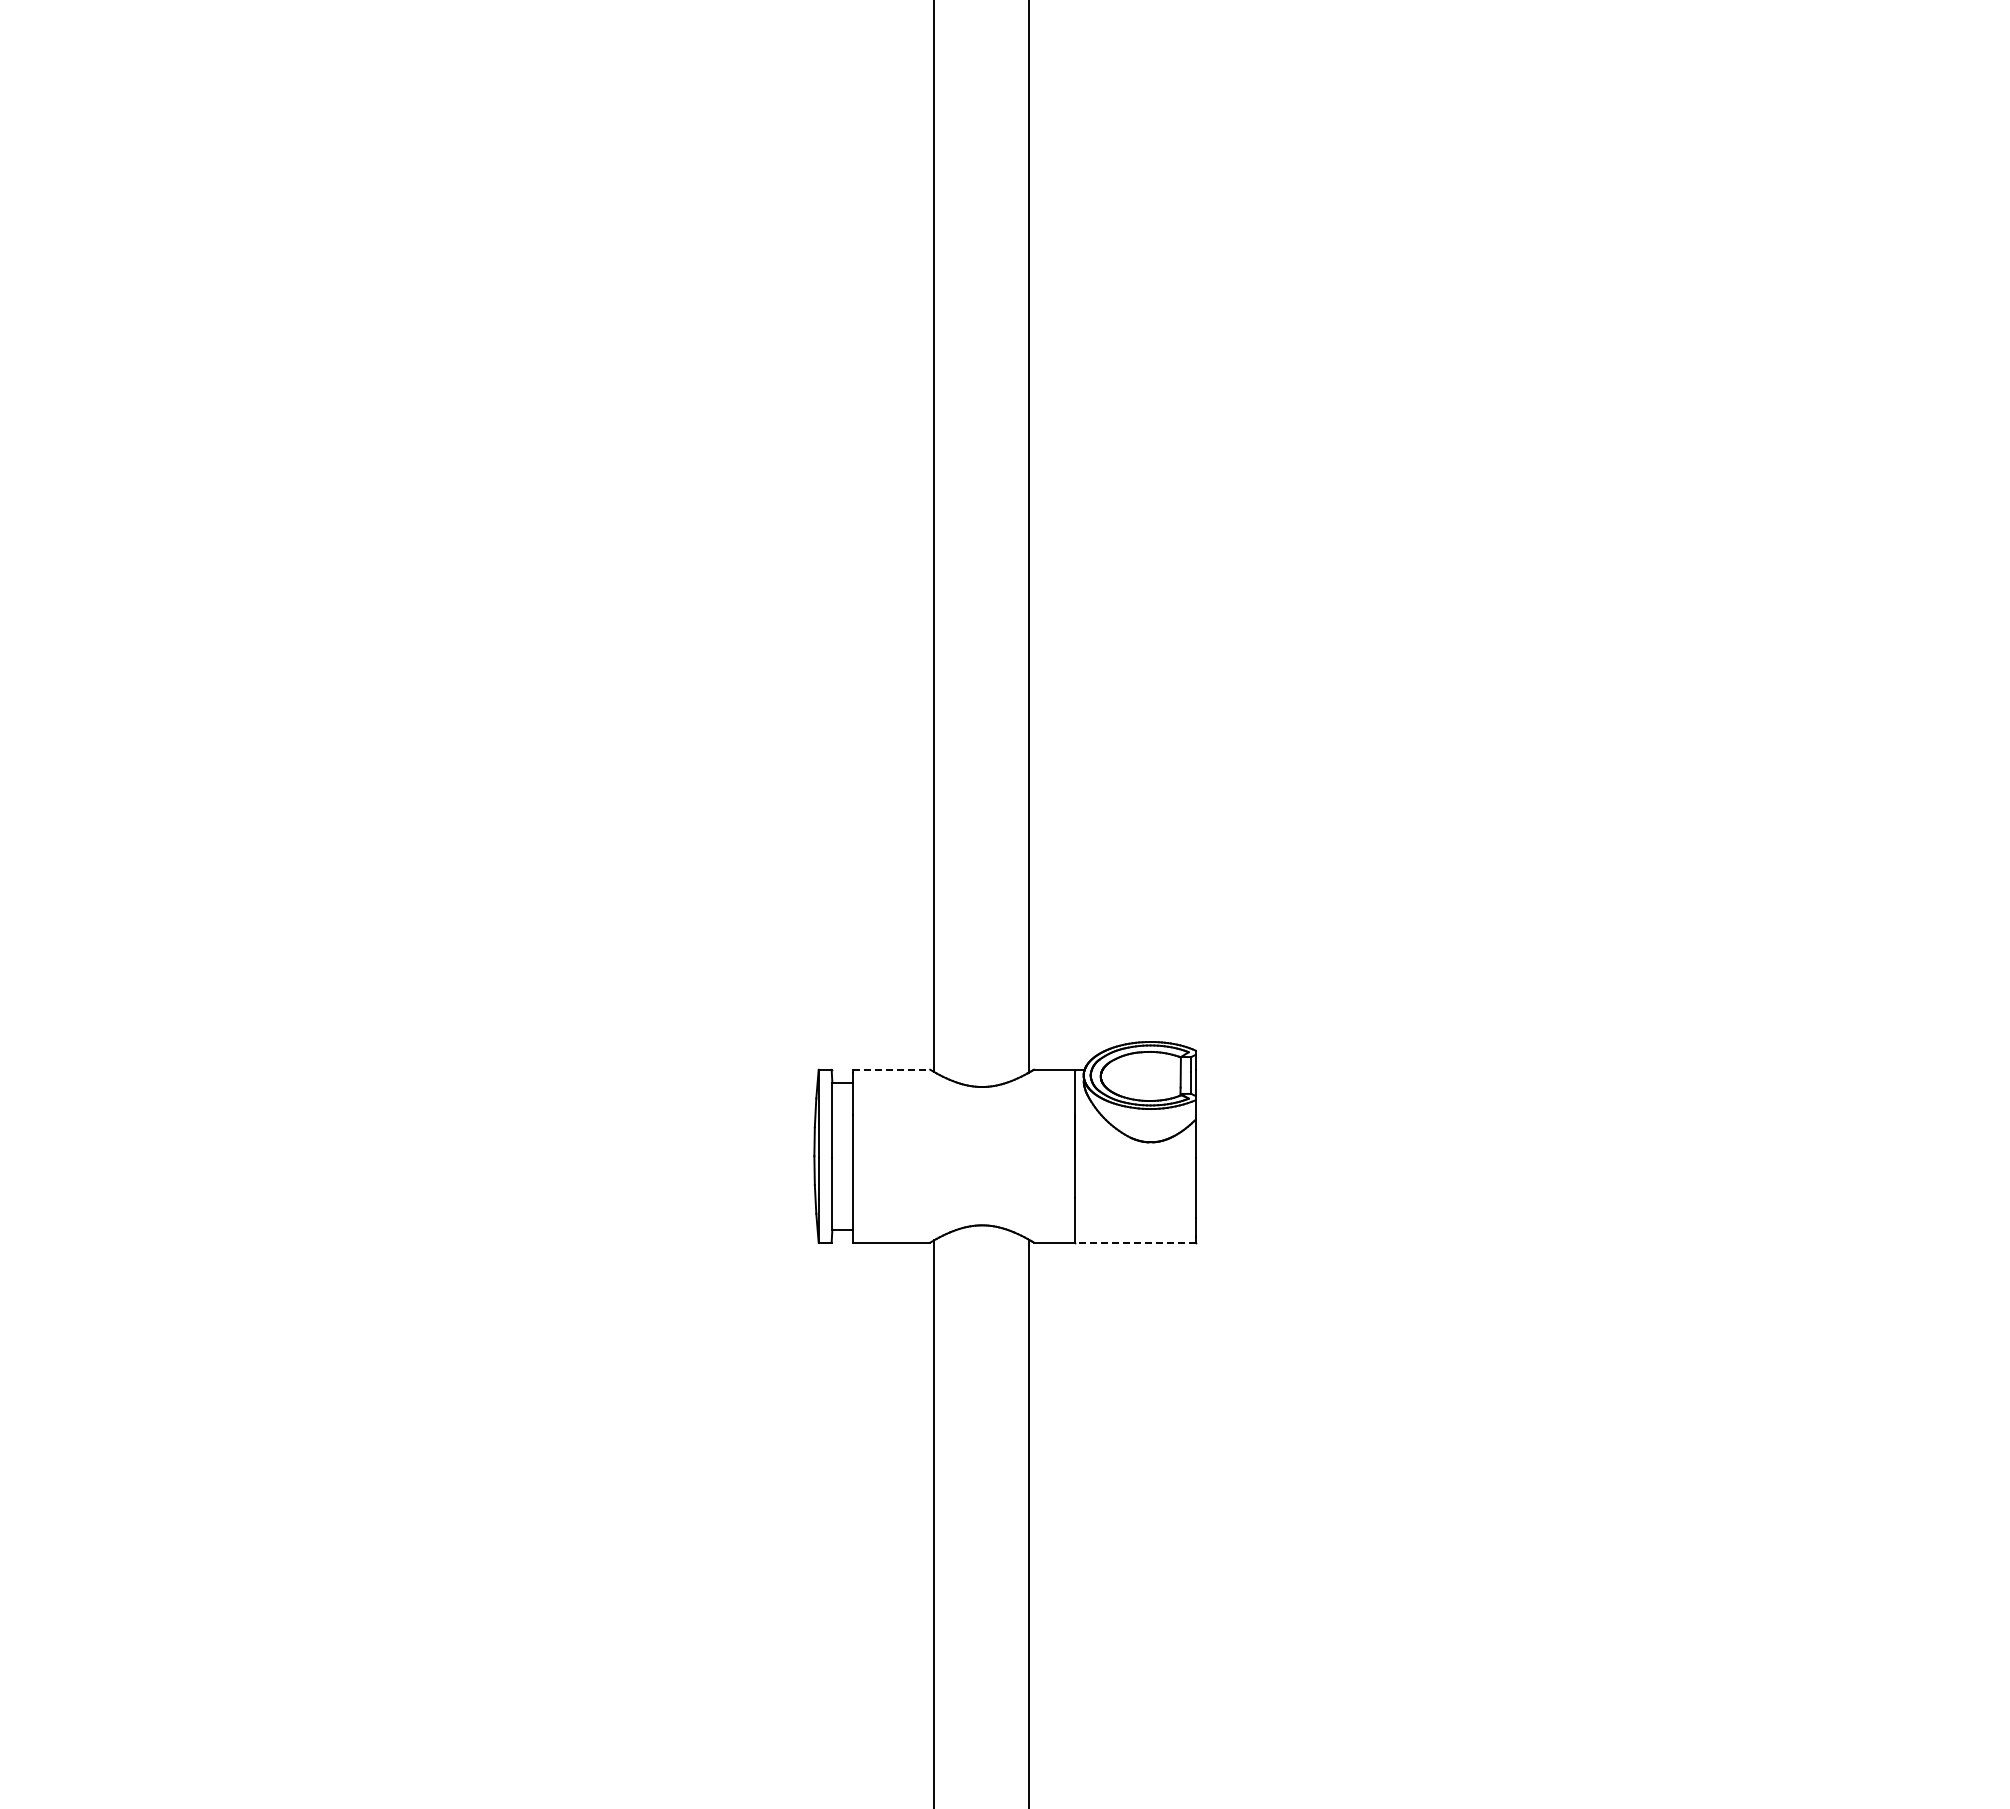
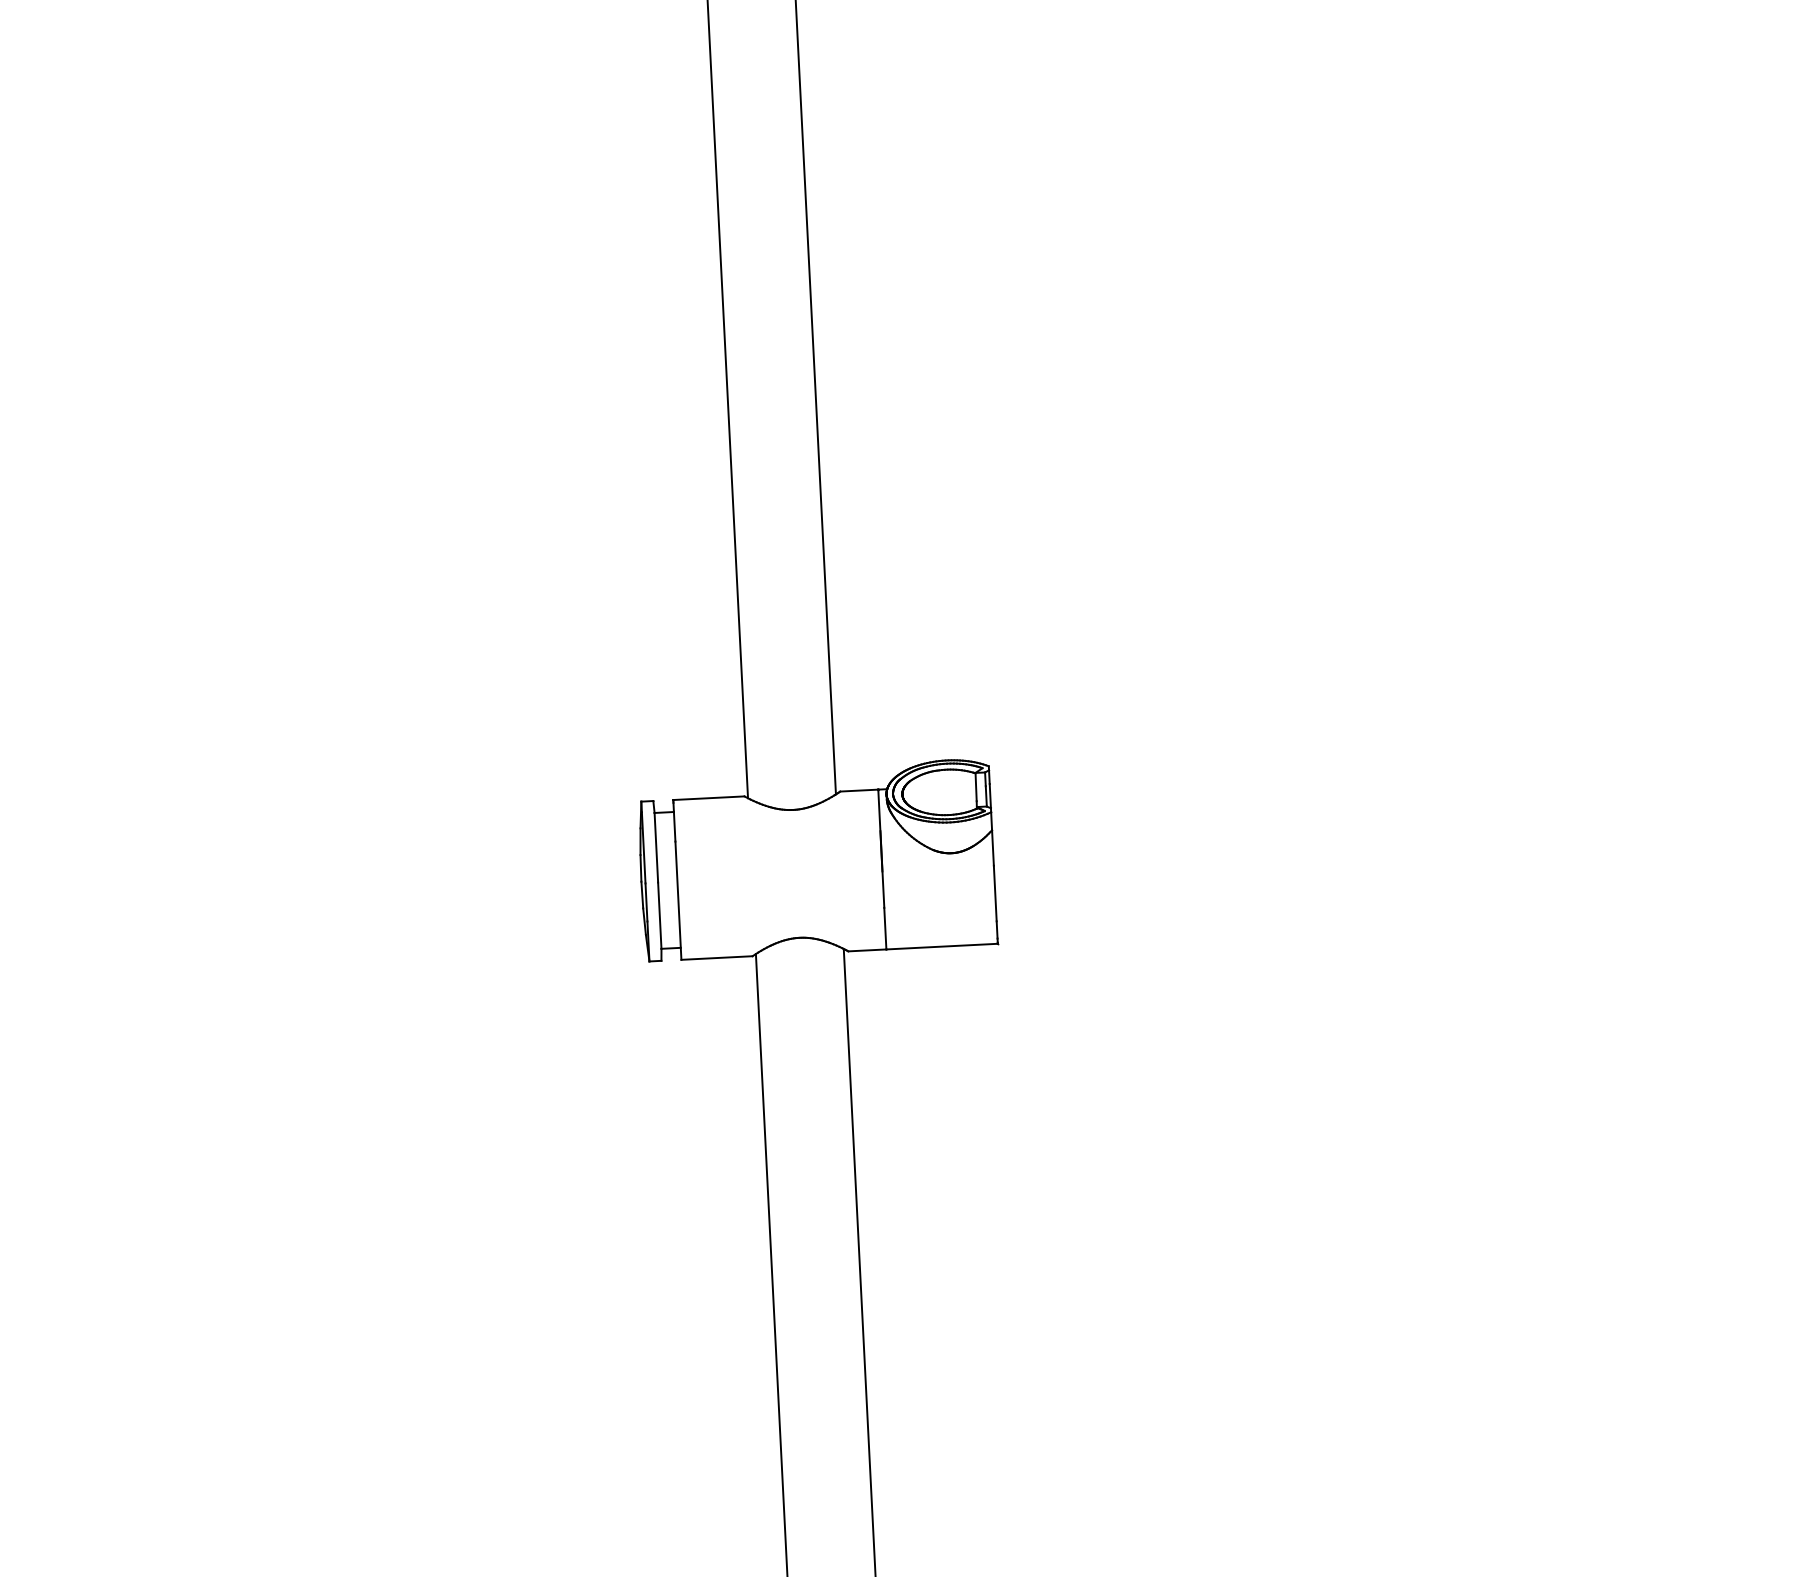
line: (892, 1069) -> (709, 797), dashed -> solid
line: (1134, 1242) -> (941, 946), dashed -> solid

